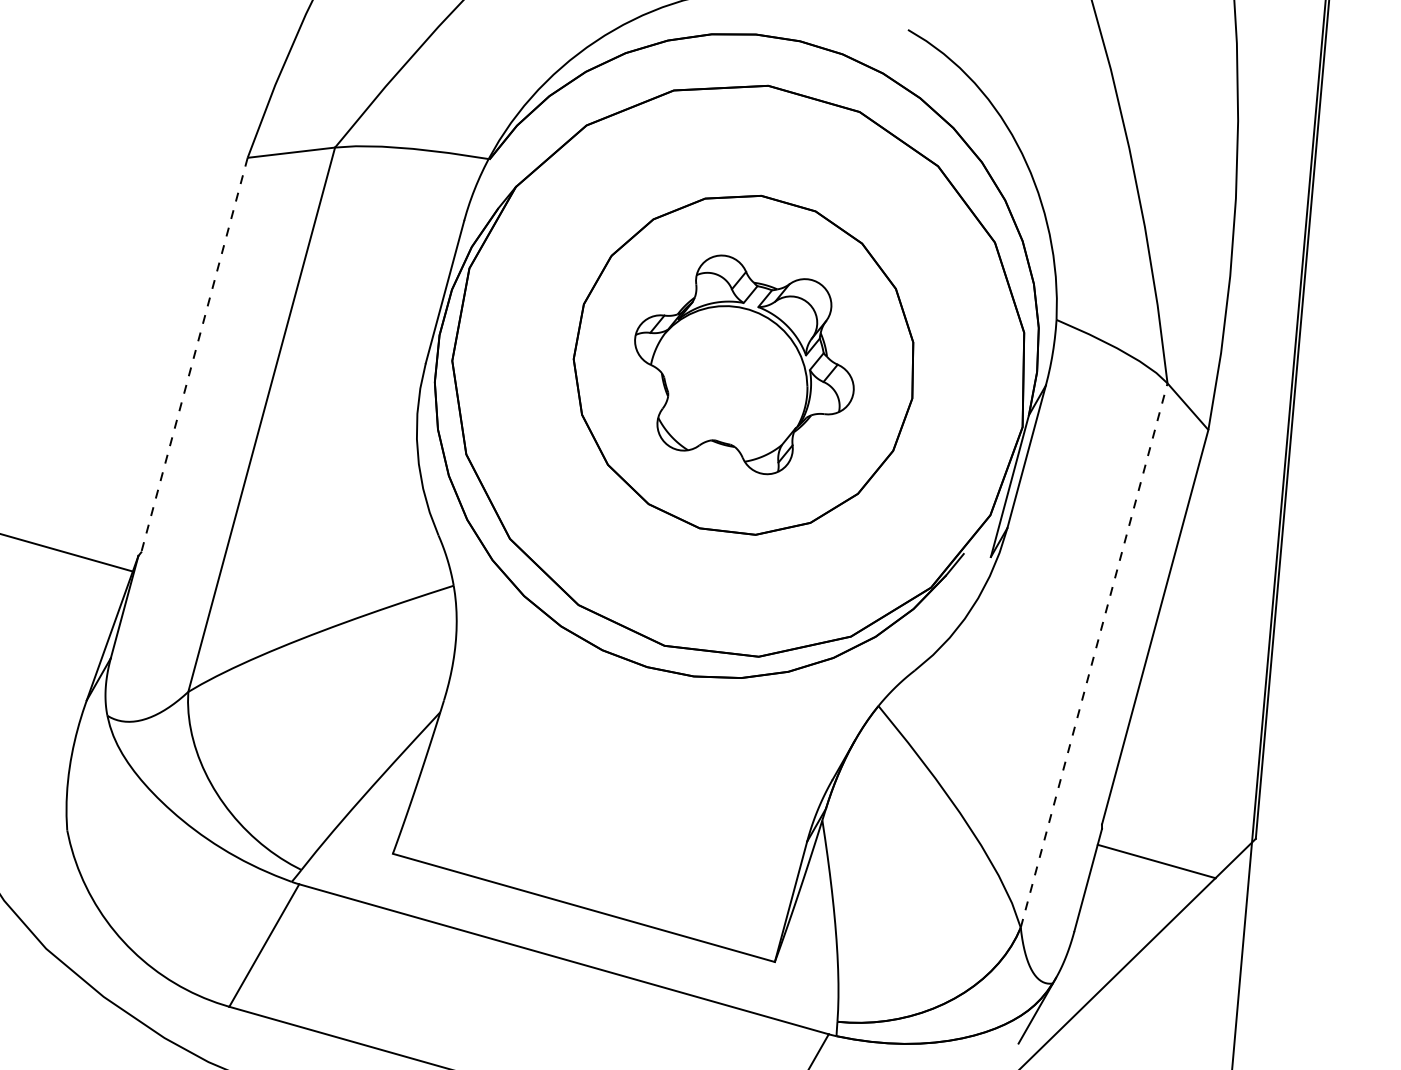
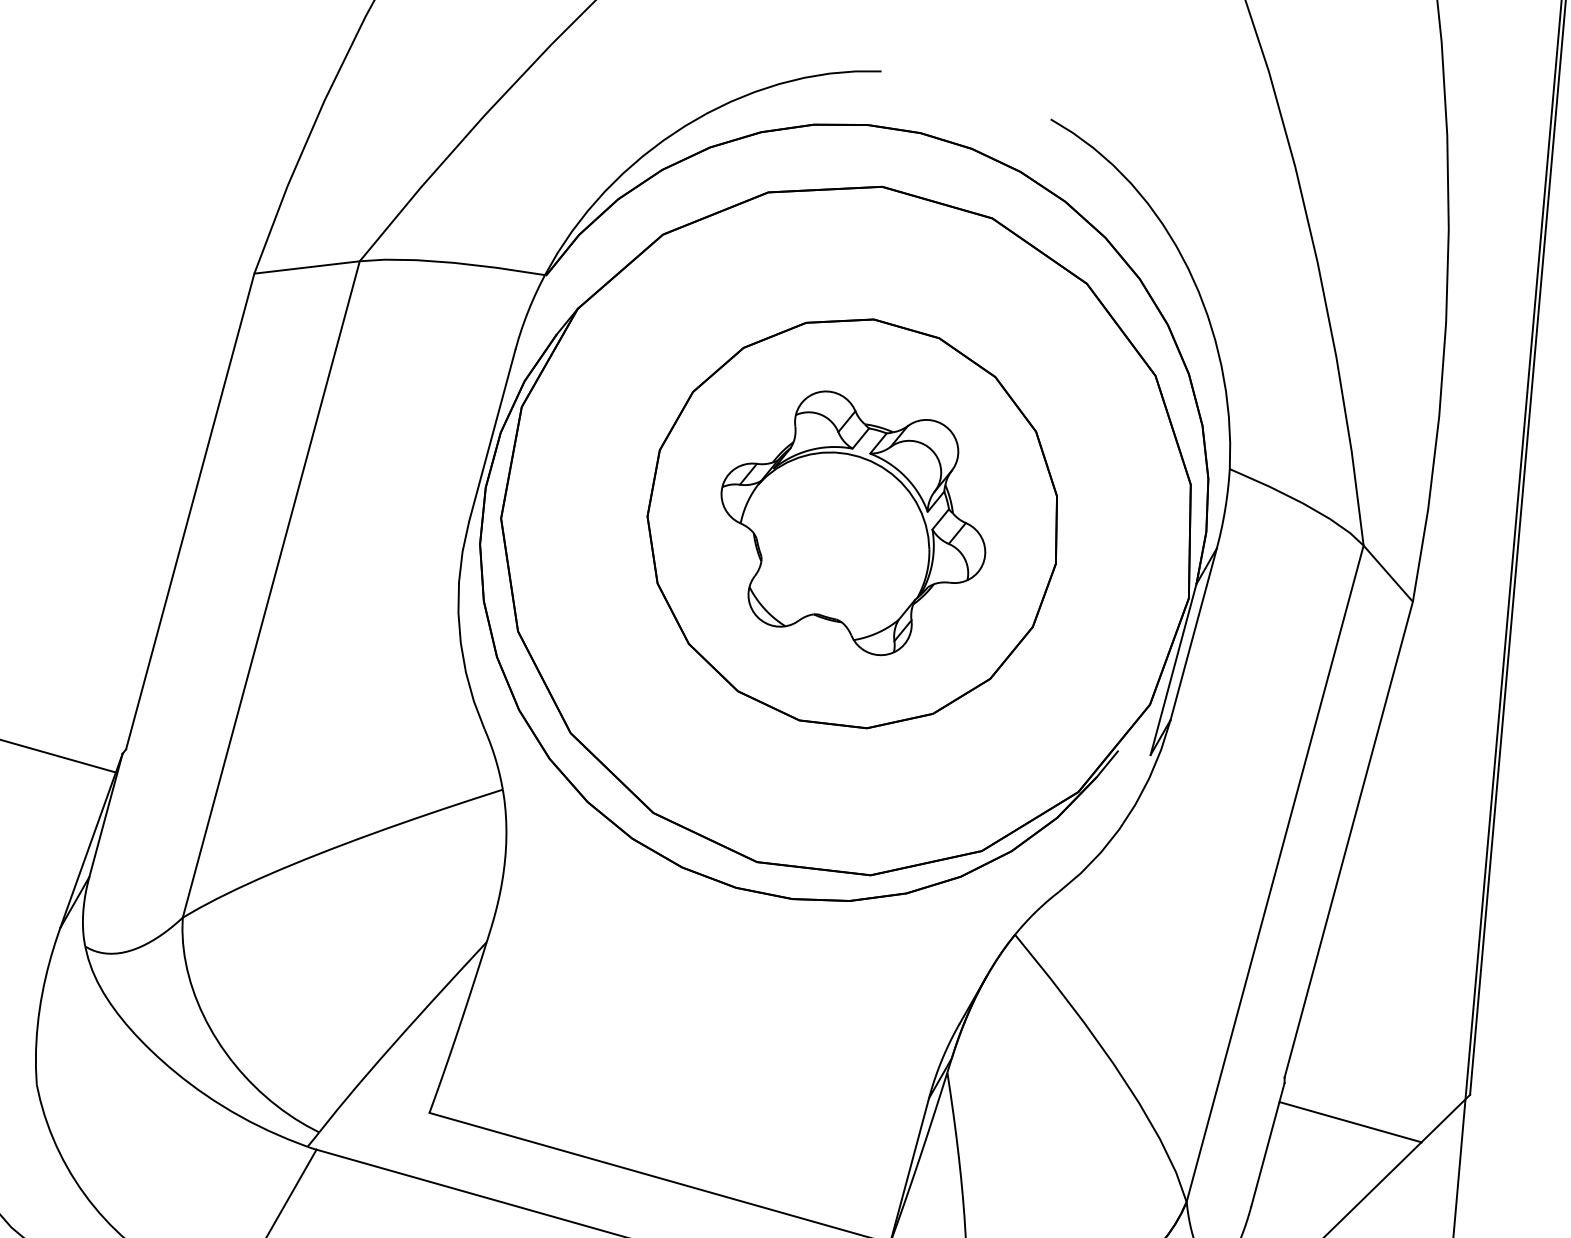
line: (194, 355) -> (190, 512), dashed -> solid
line: (1094, 655) -> (1275, 873), dashed -> solid

